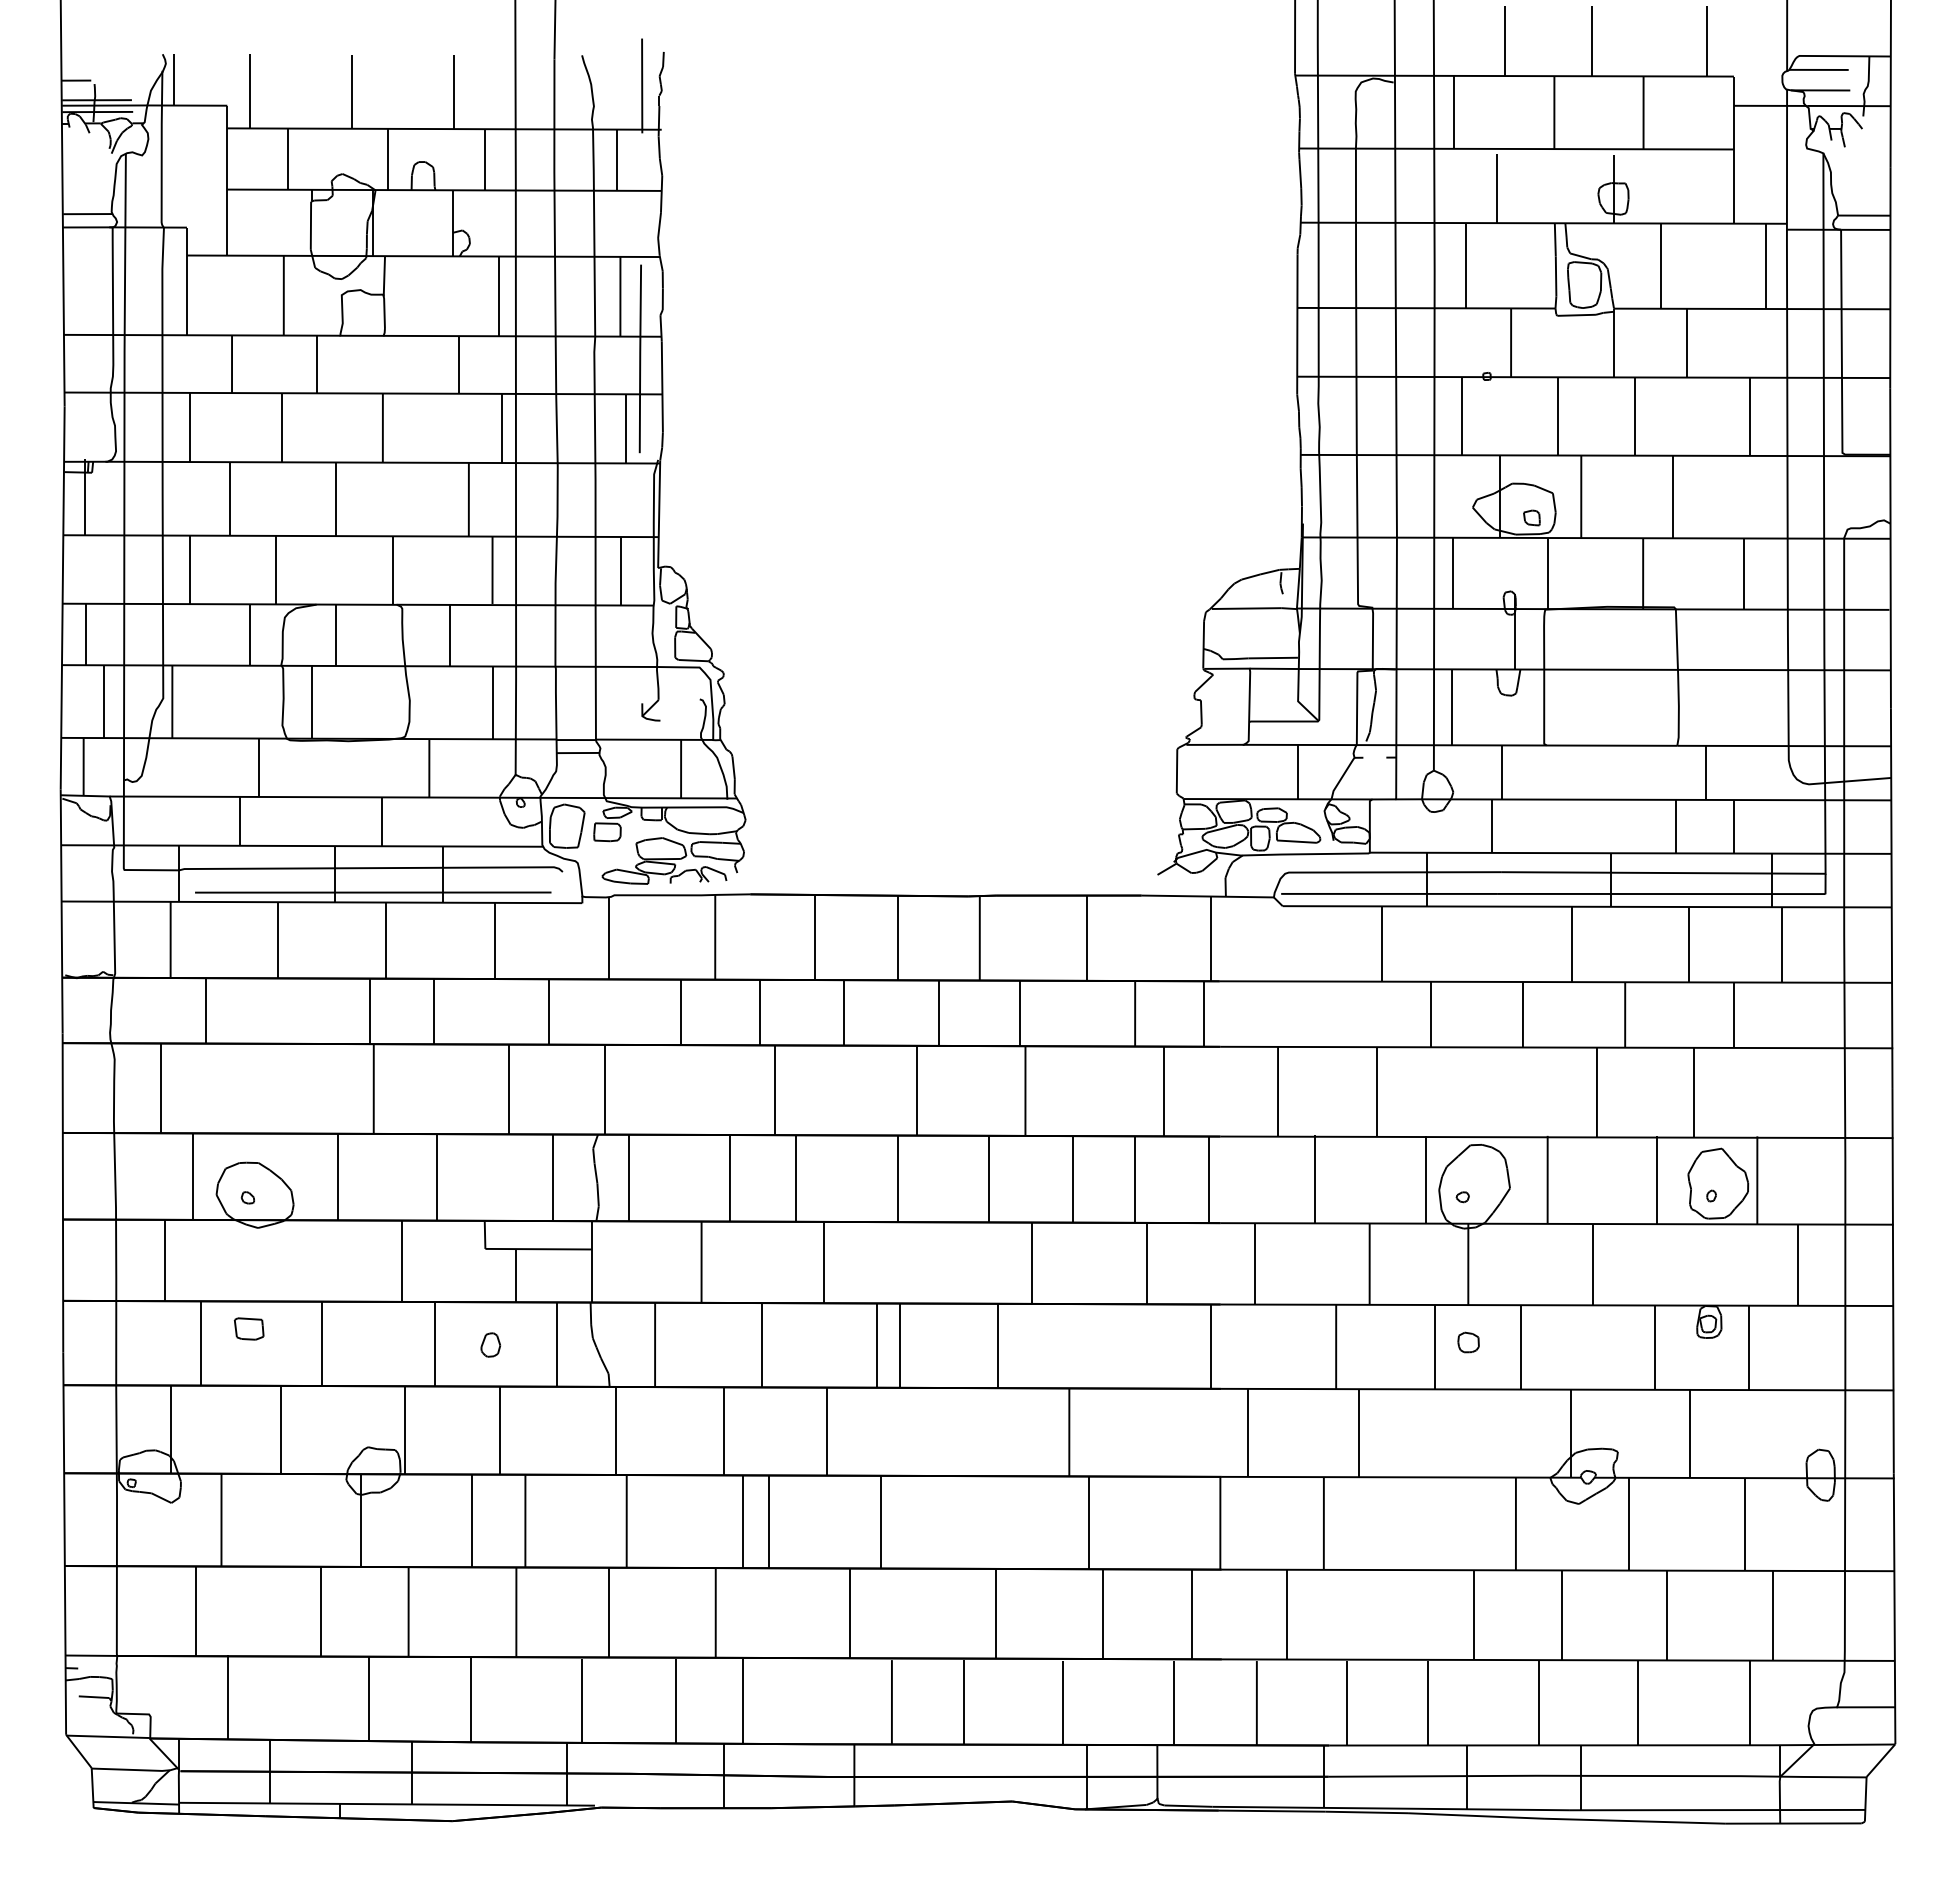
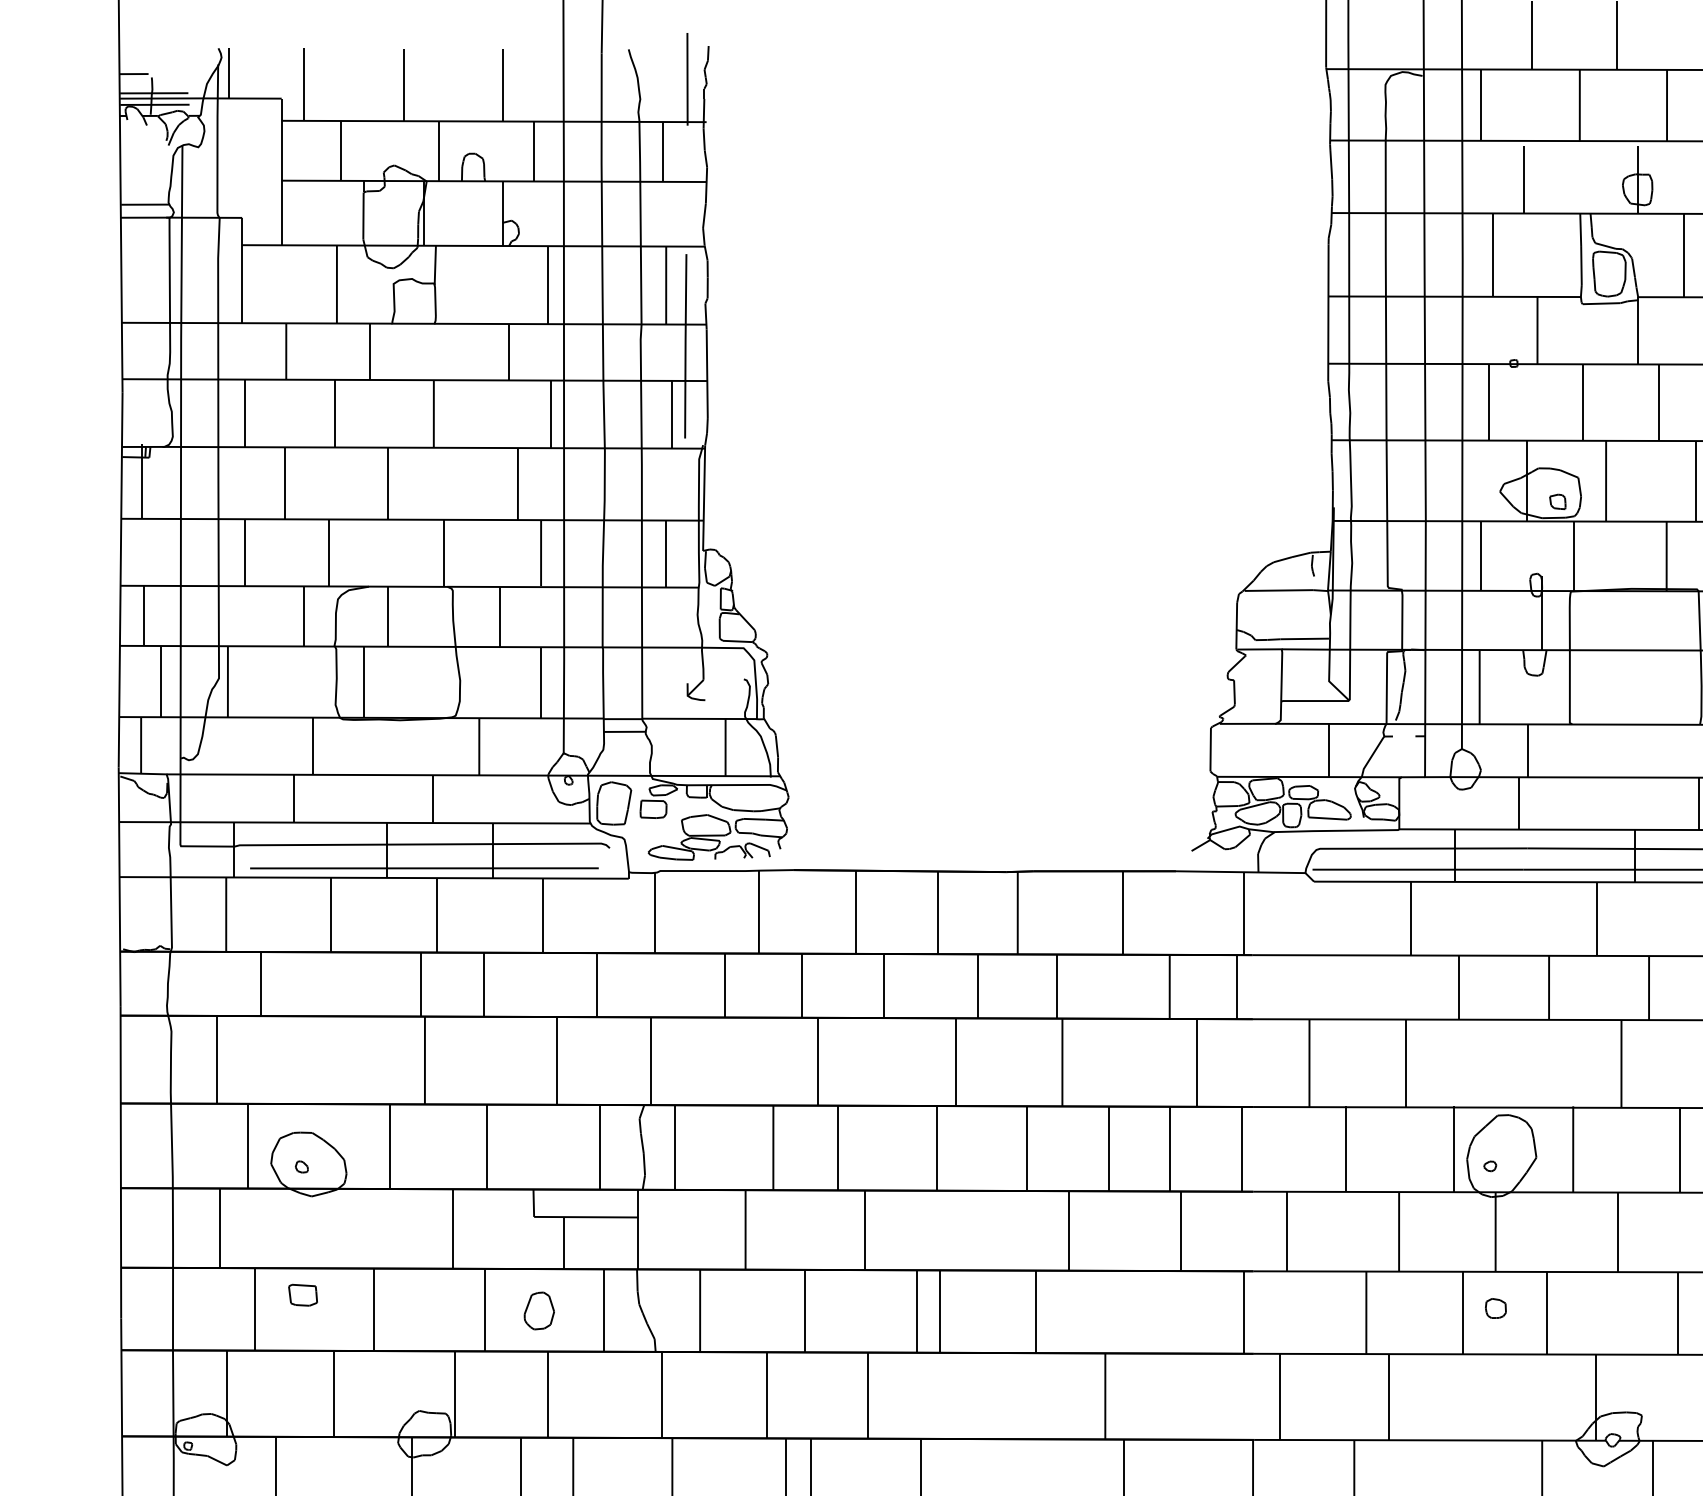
part: (490, 1344) -> (539, 1310), size x1.6

